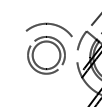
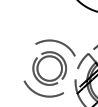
curve: (43, 85) -> (42, 94), added

